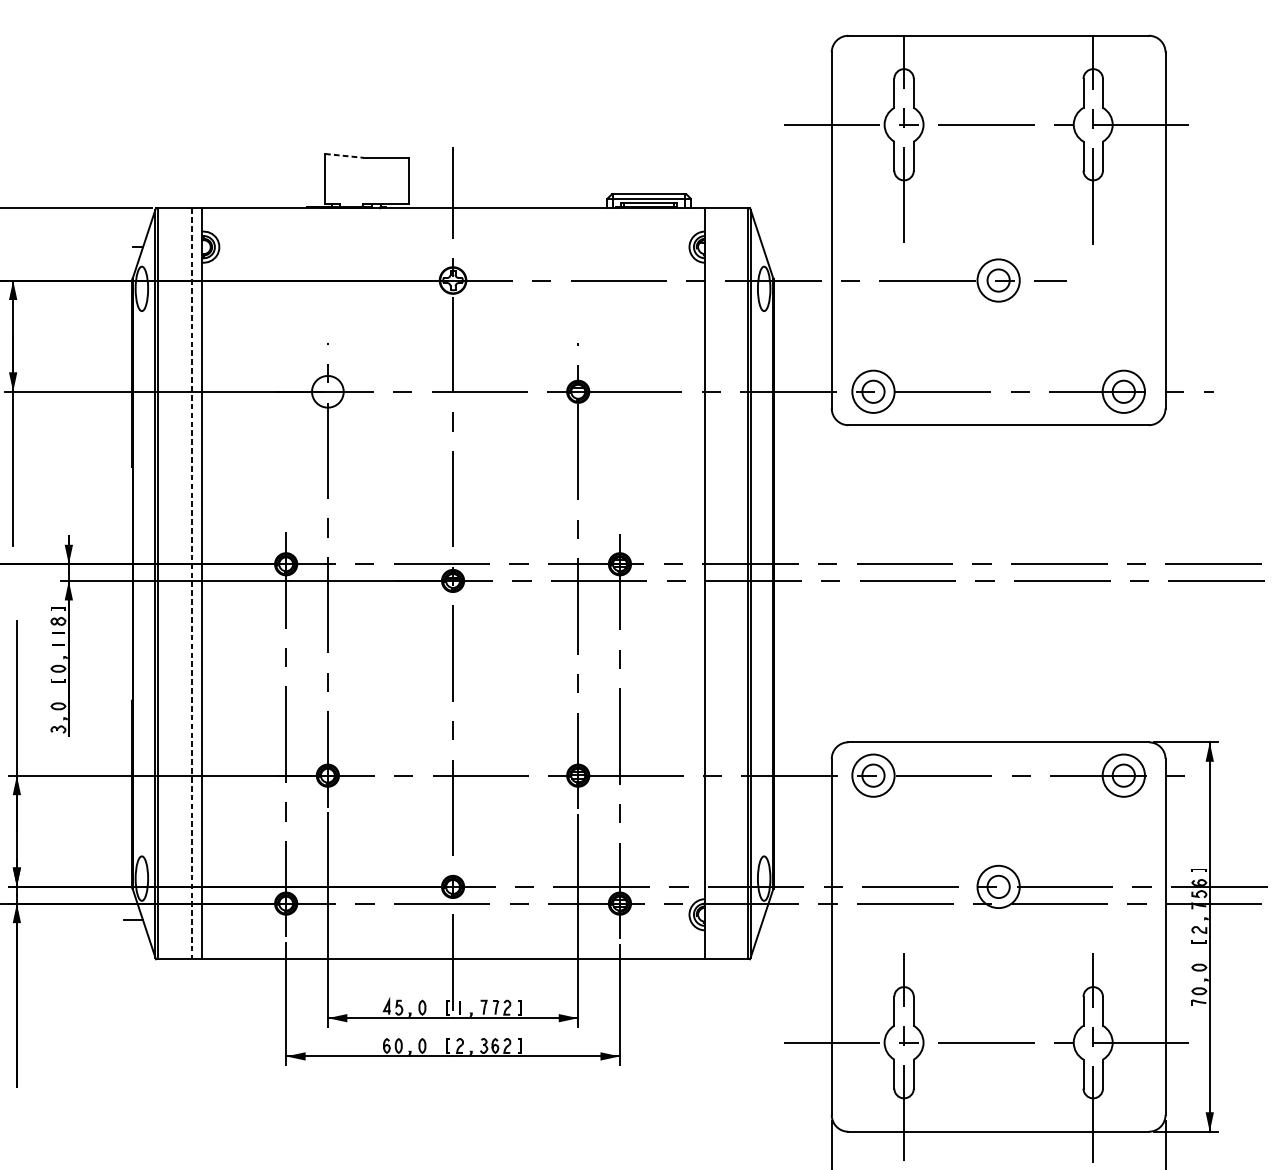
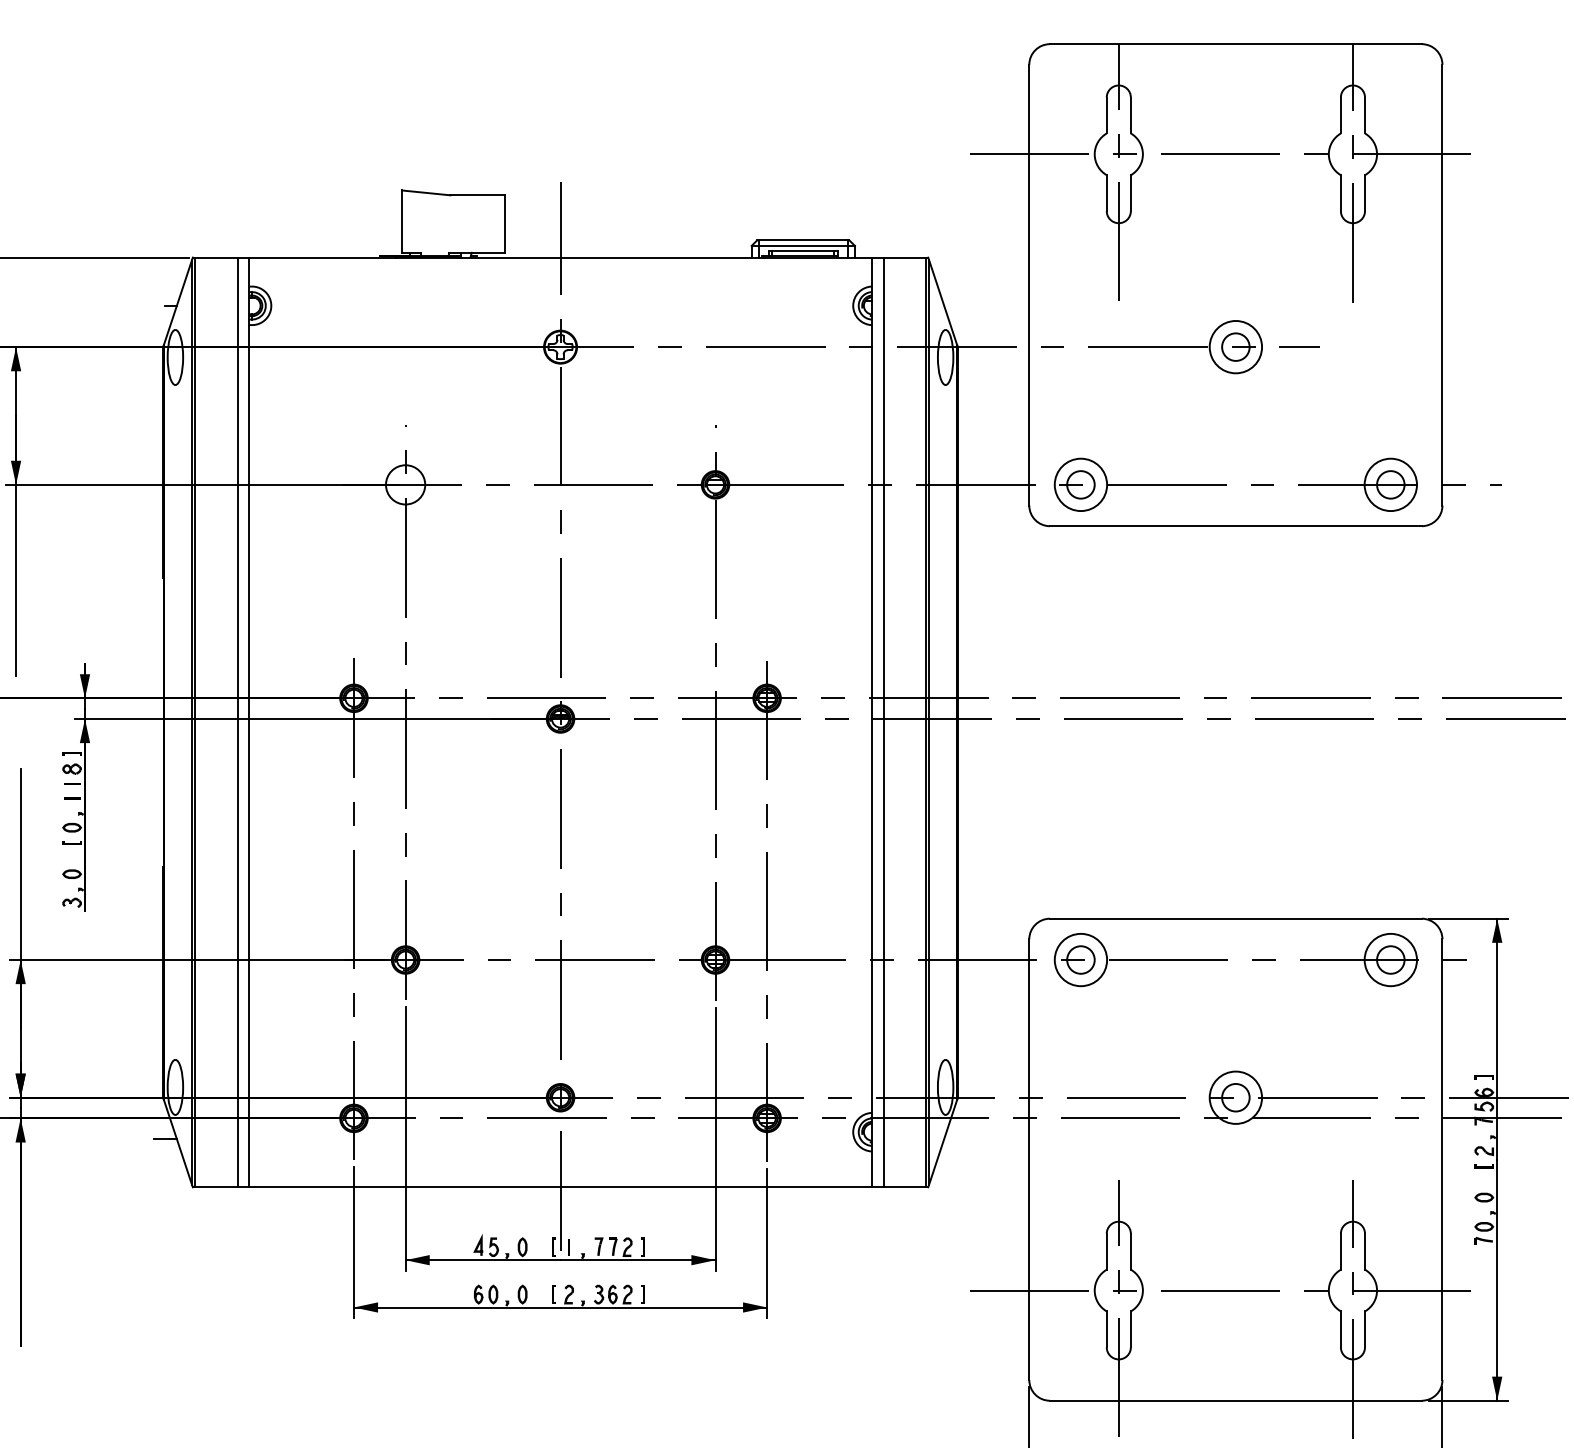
line: (344, 155) -> (426, 192), dashed -> solid
line: (192, 583) -> (237, 722), dashed -> solid
line: (713, 583) -> (883, 722), added

